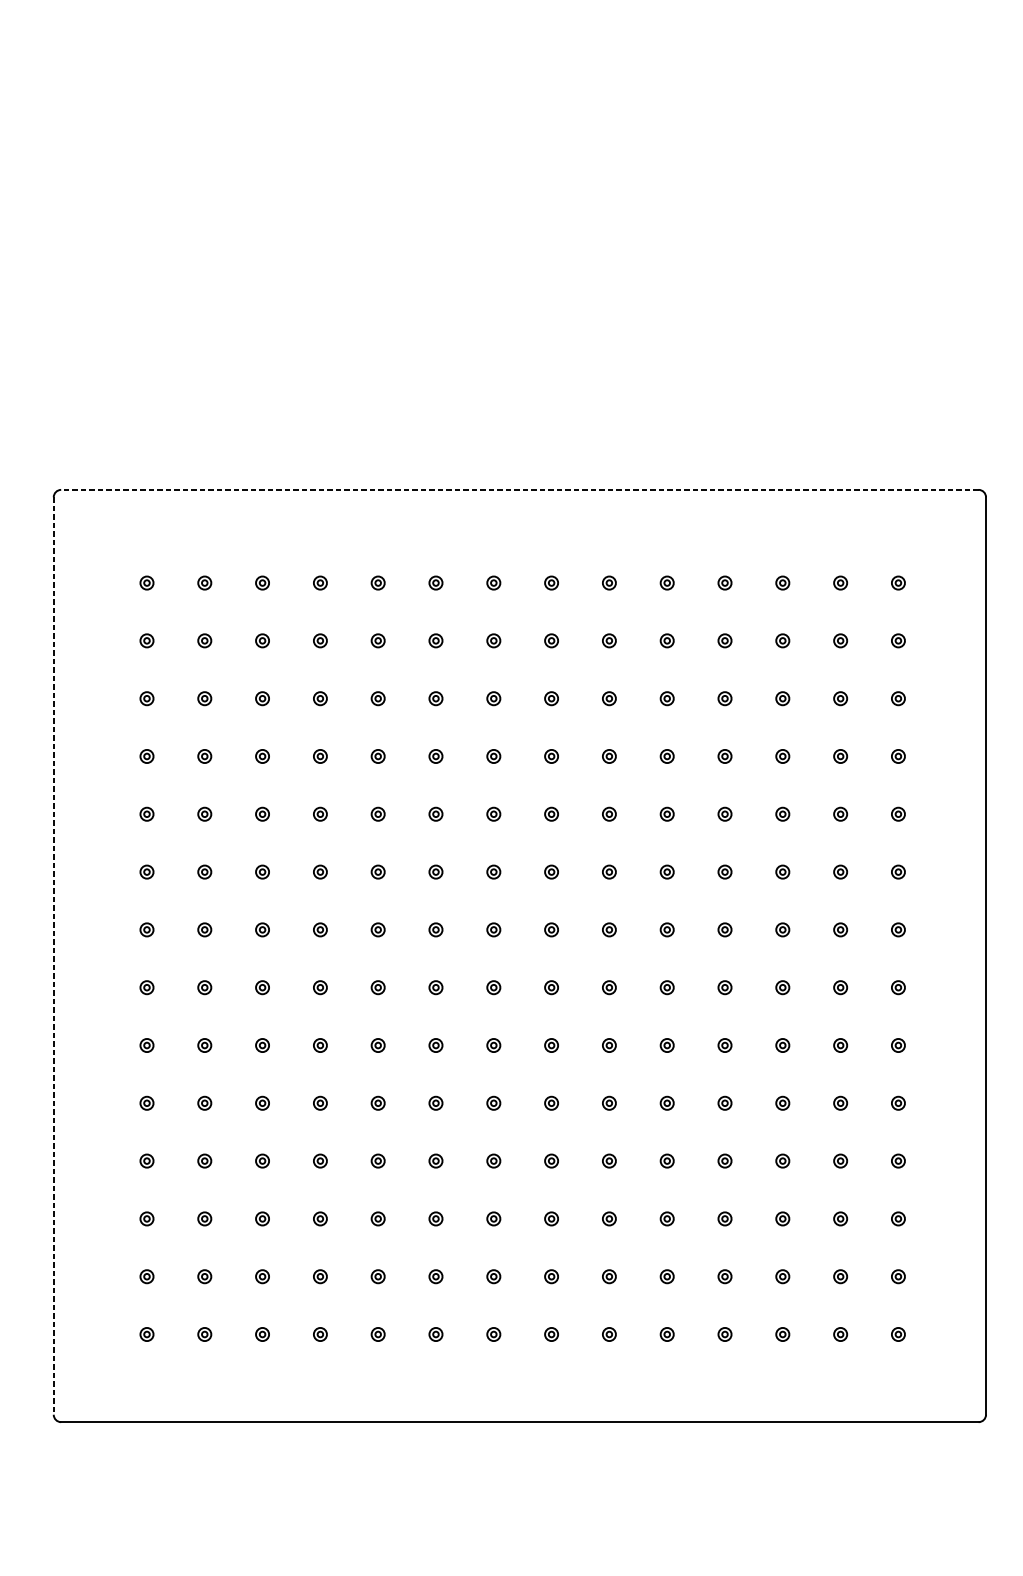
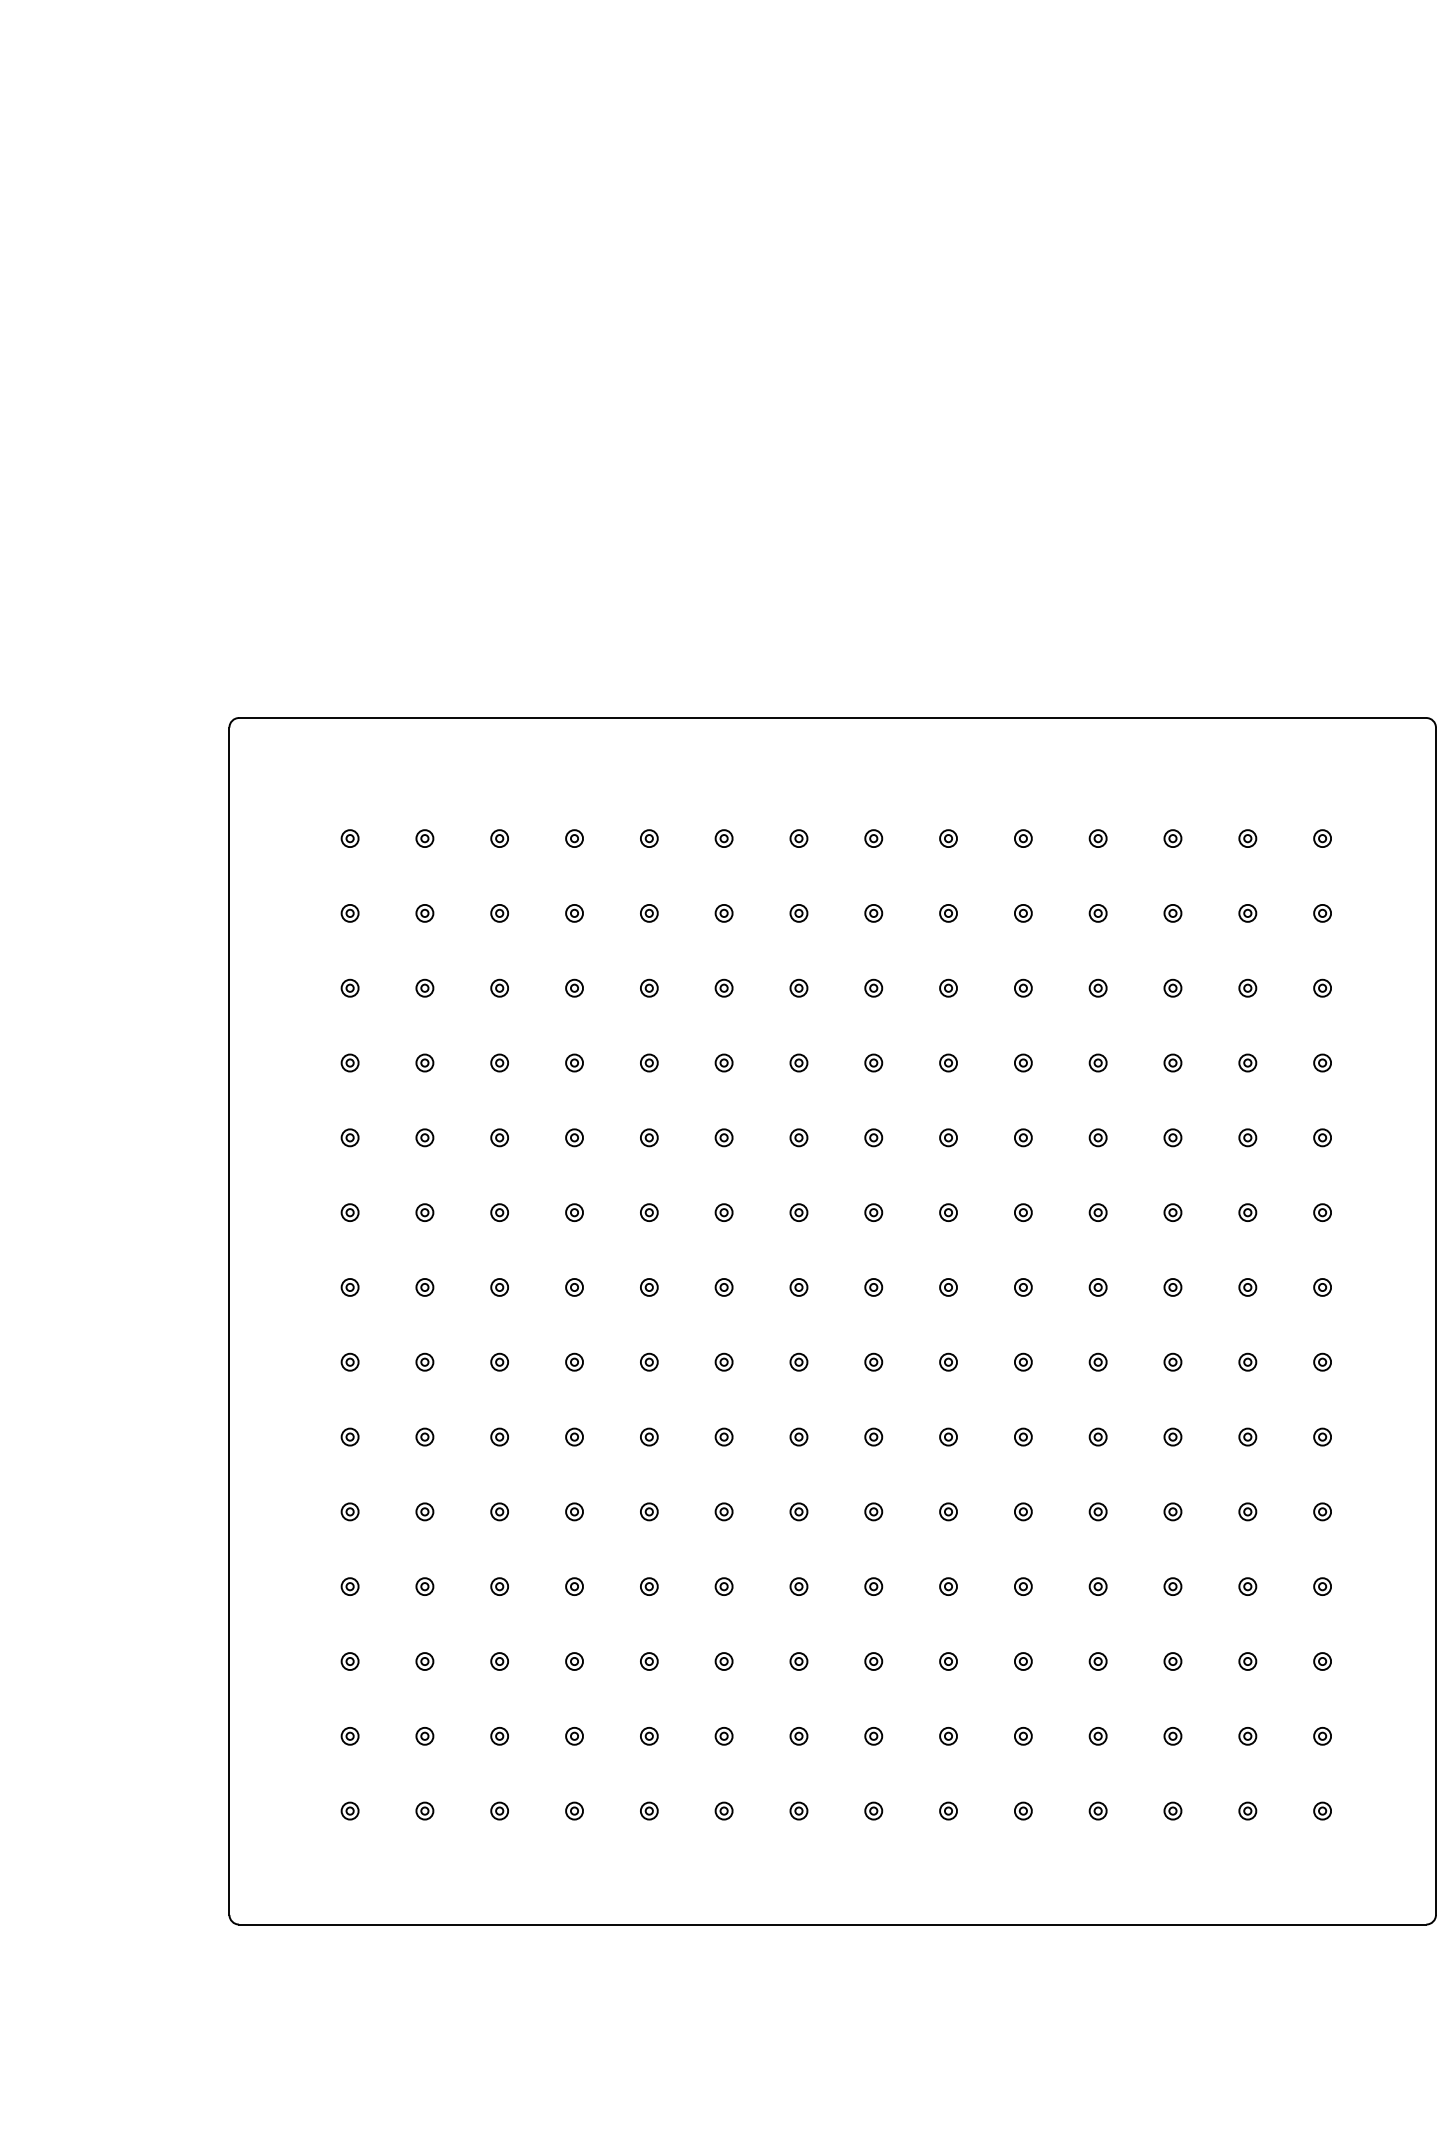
line: (519, 489) -> (832, 717), dashed -> solid
line: (53, 956) -> (229, 1321), dashed -> solid

